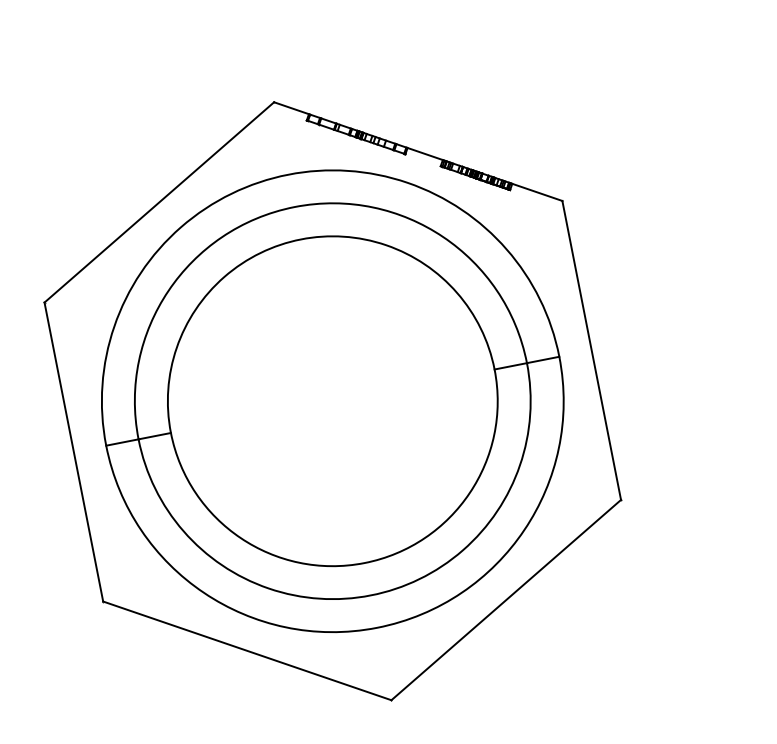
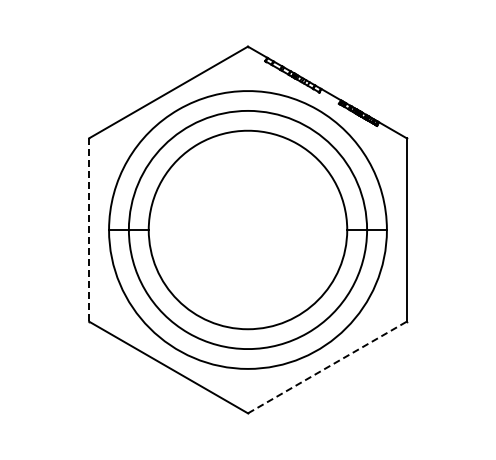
line: (74, 452) -> (89, 230), solid -> dashed
line: (506, 600) -> (327, 367), solid -> dashed

